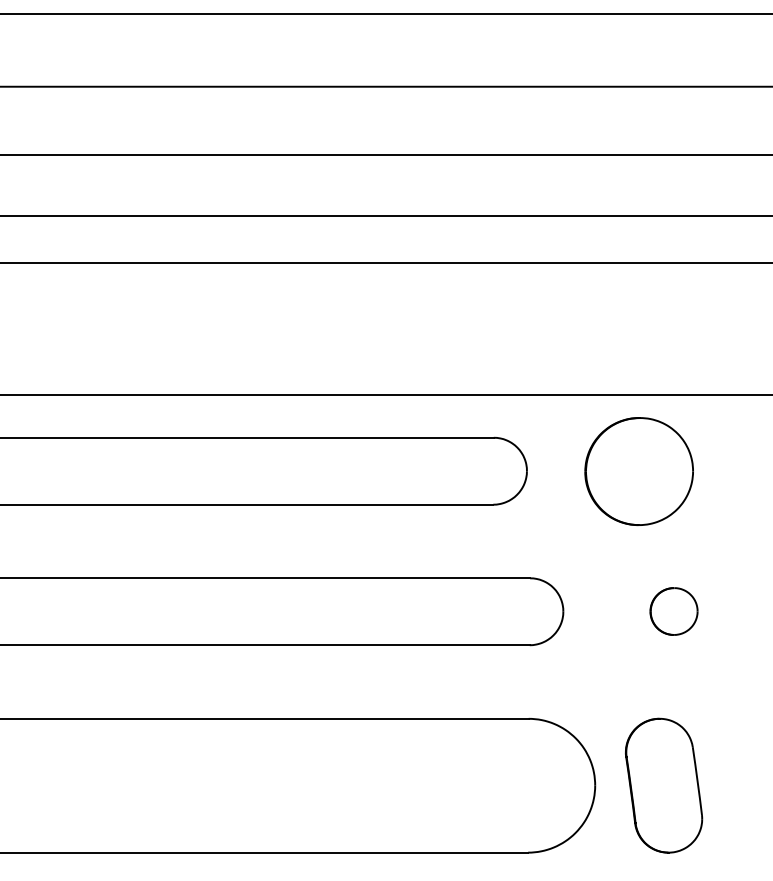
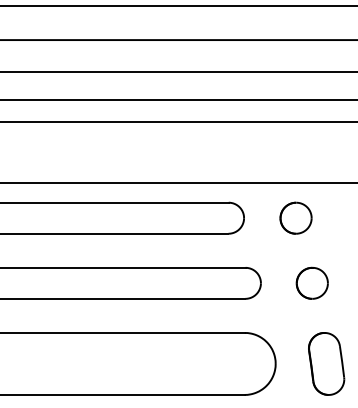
part: (637, 469) -> (295, 217), size x0.62
part: (672, 609) -> (311, 282), size x1.43
part: (663, 784) -> (326, 363), moved

